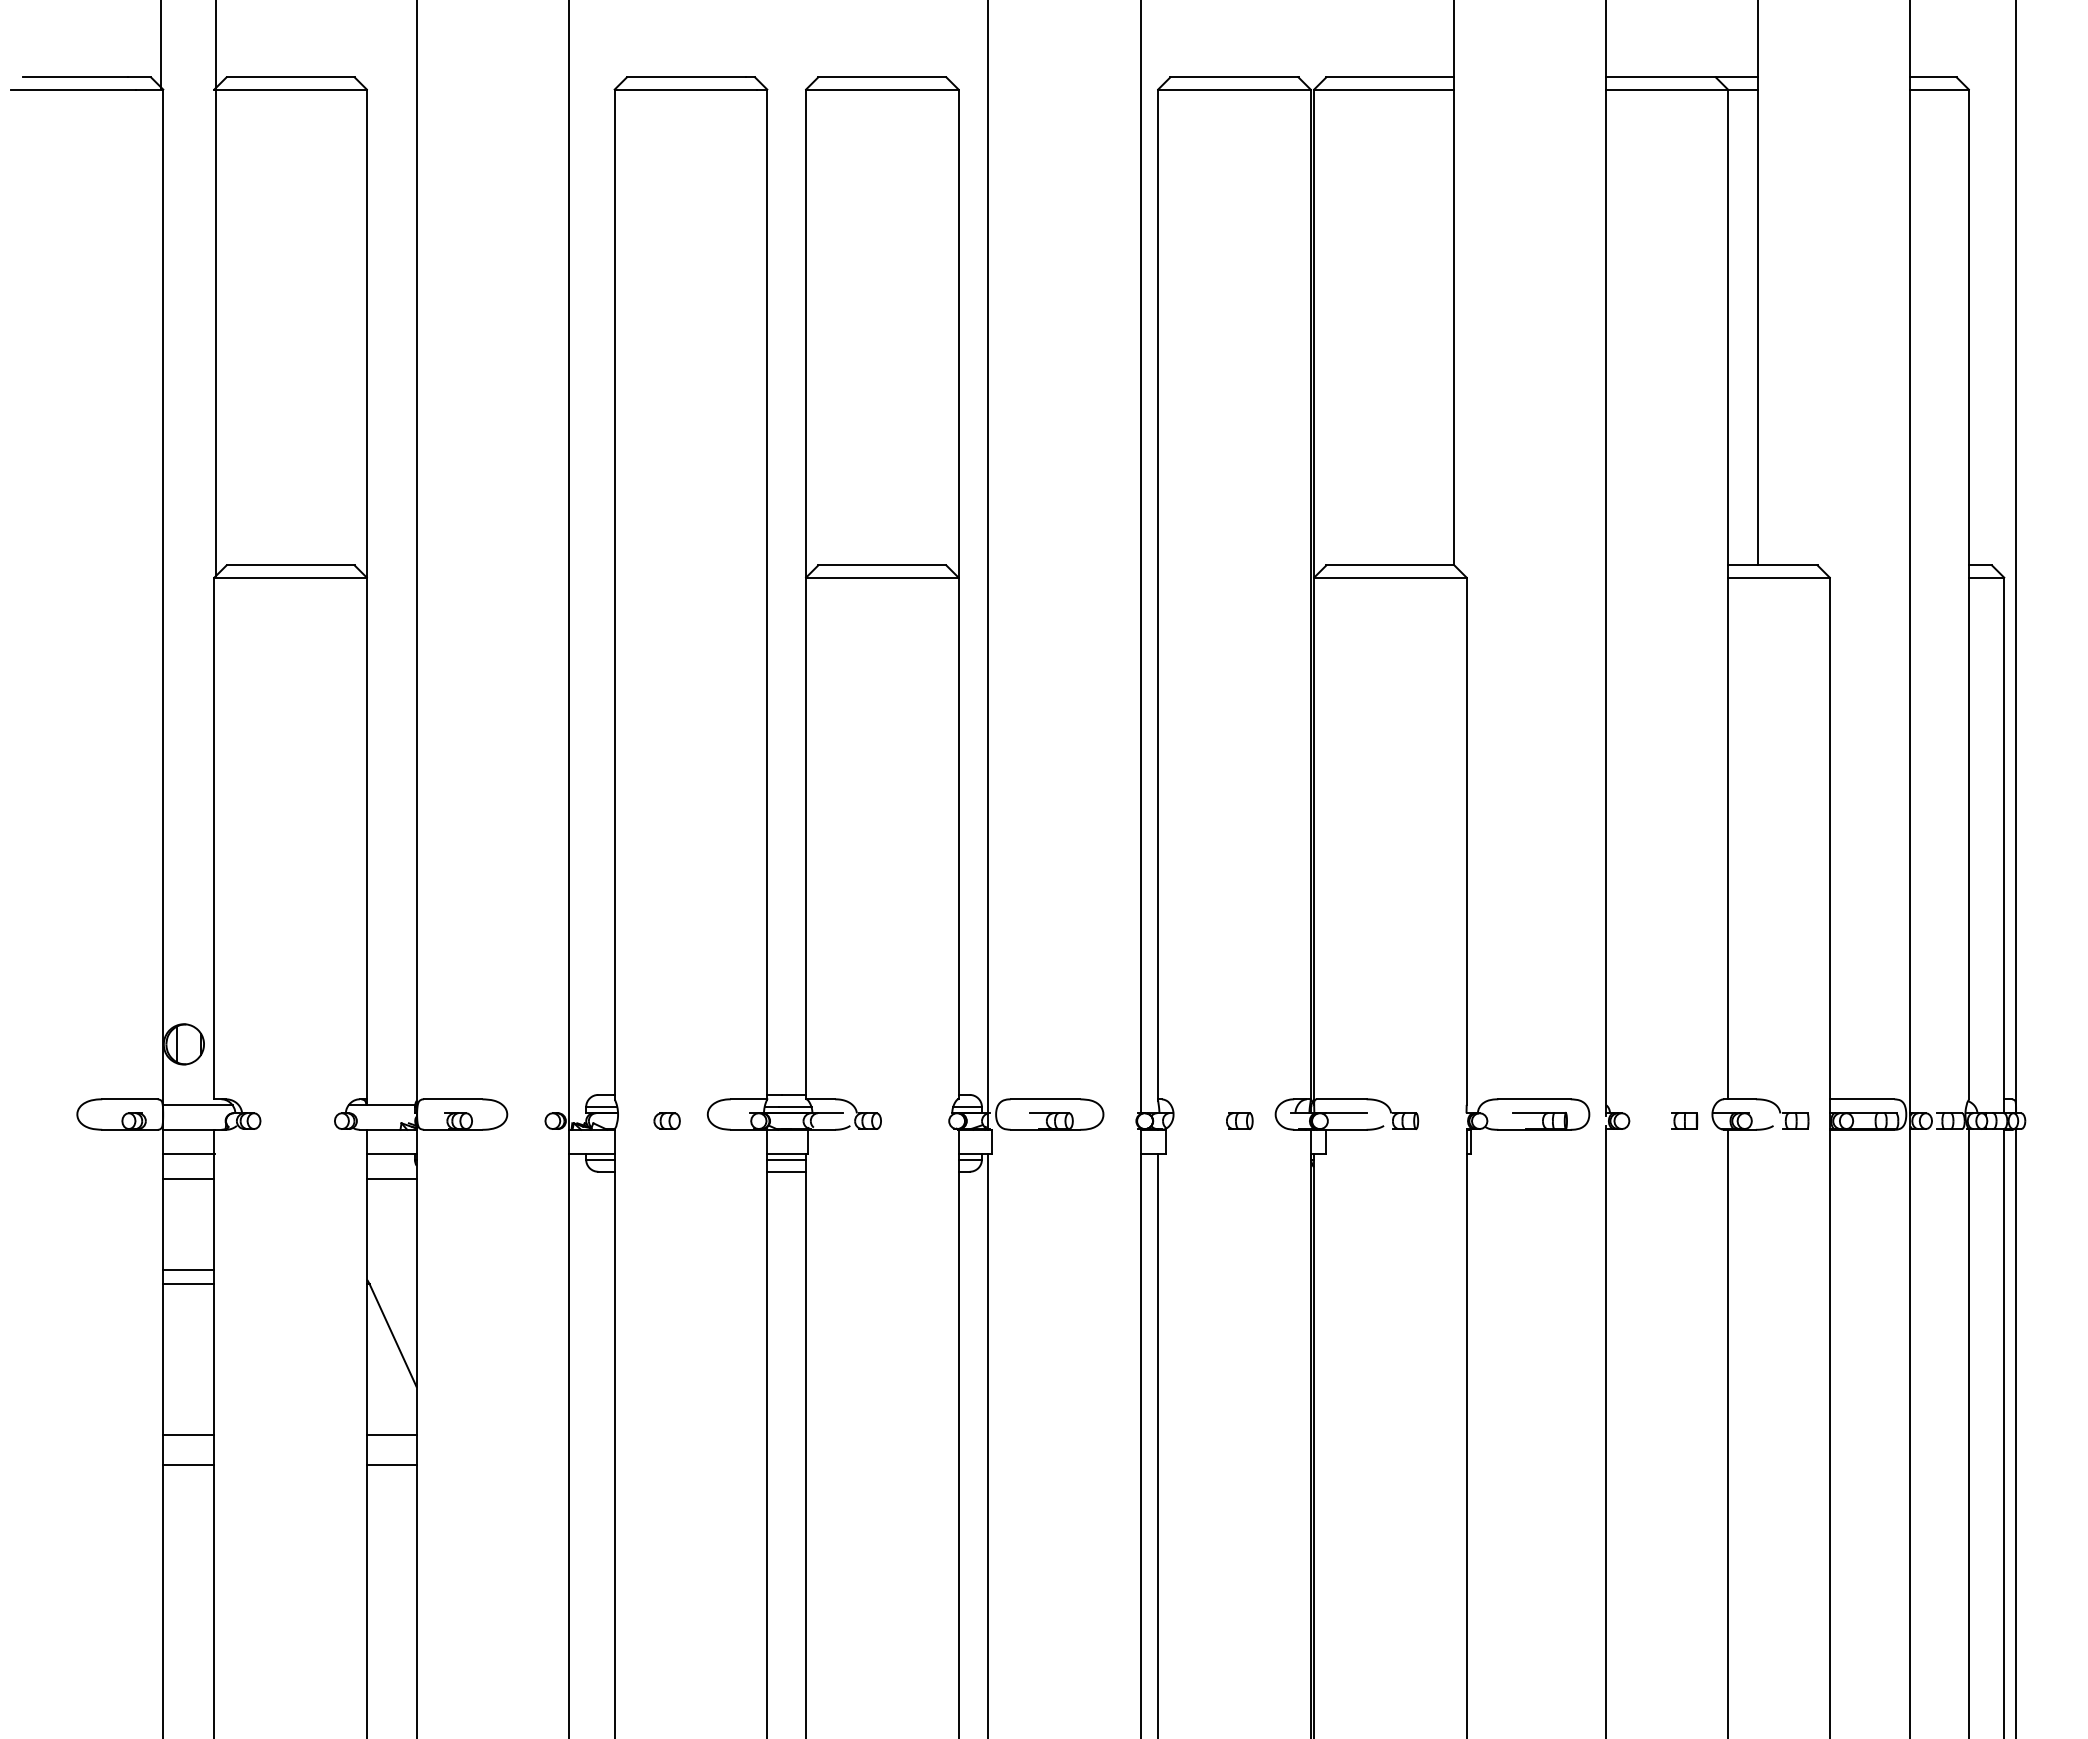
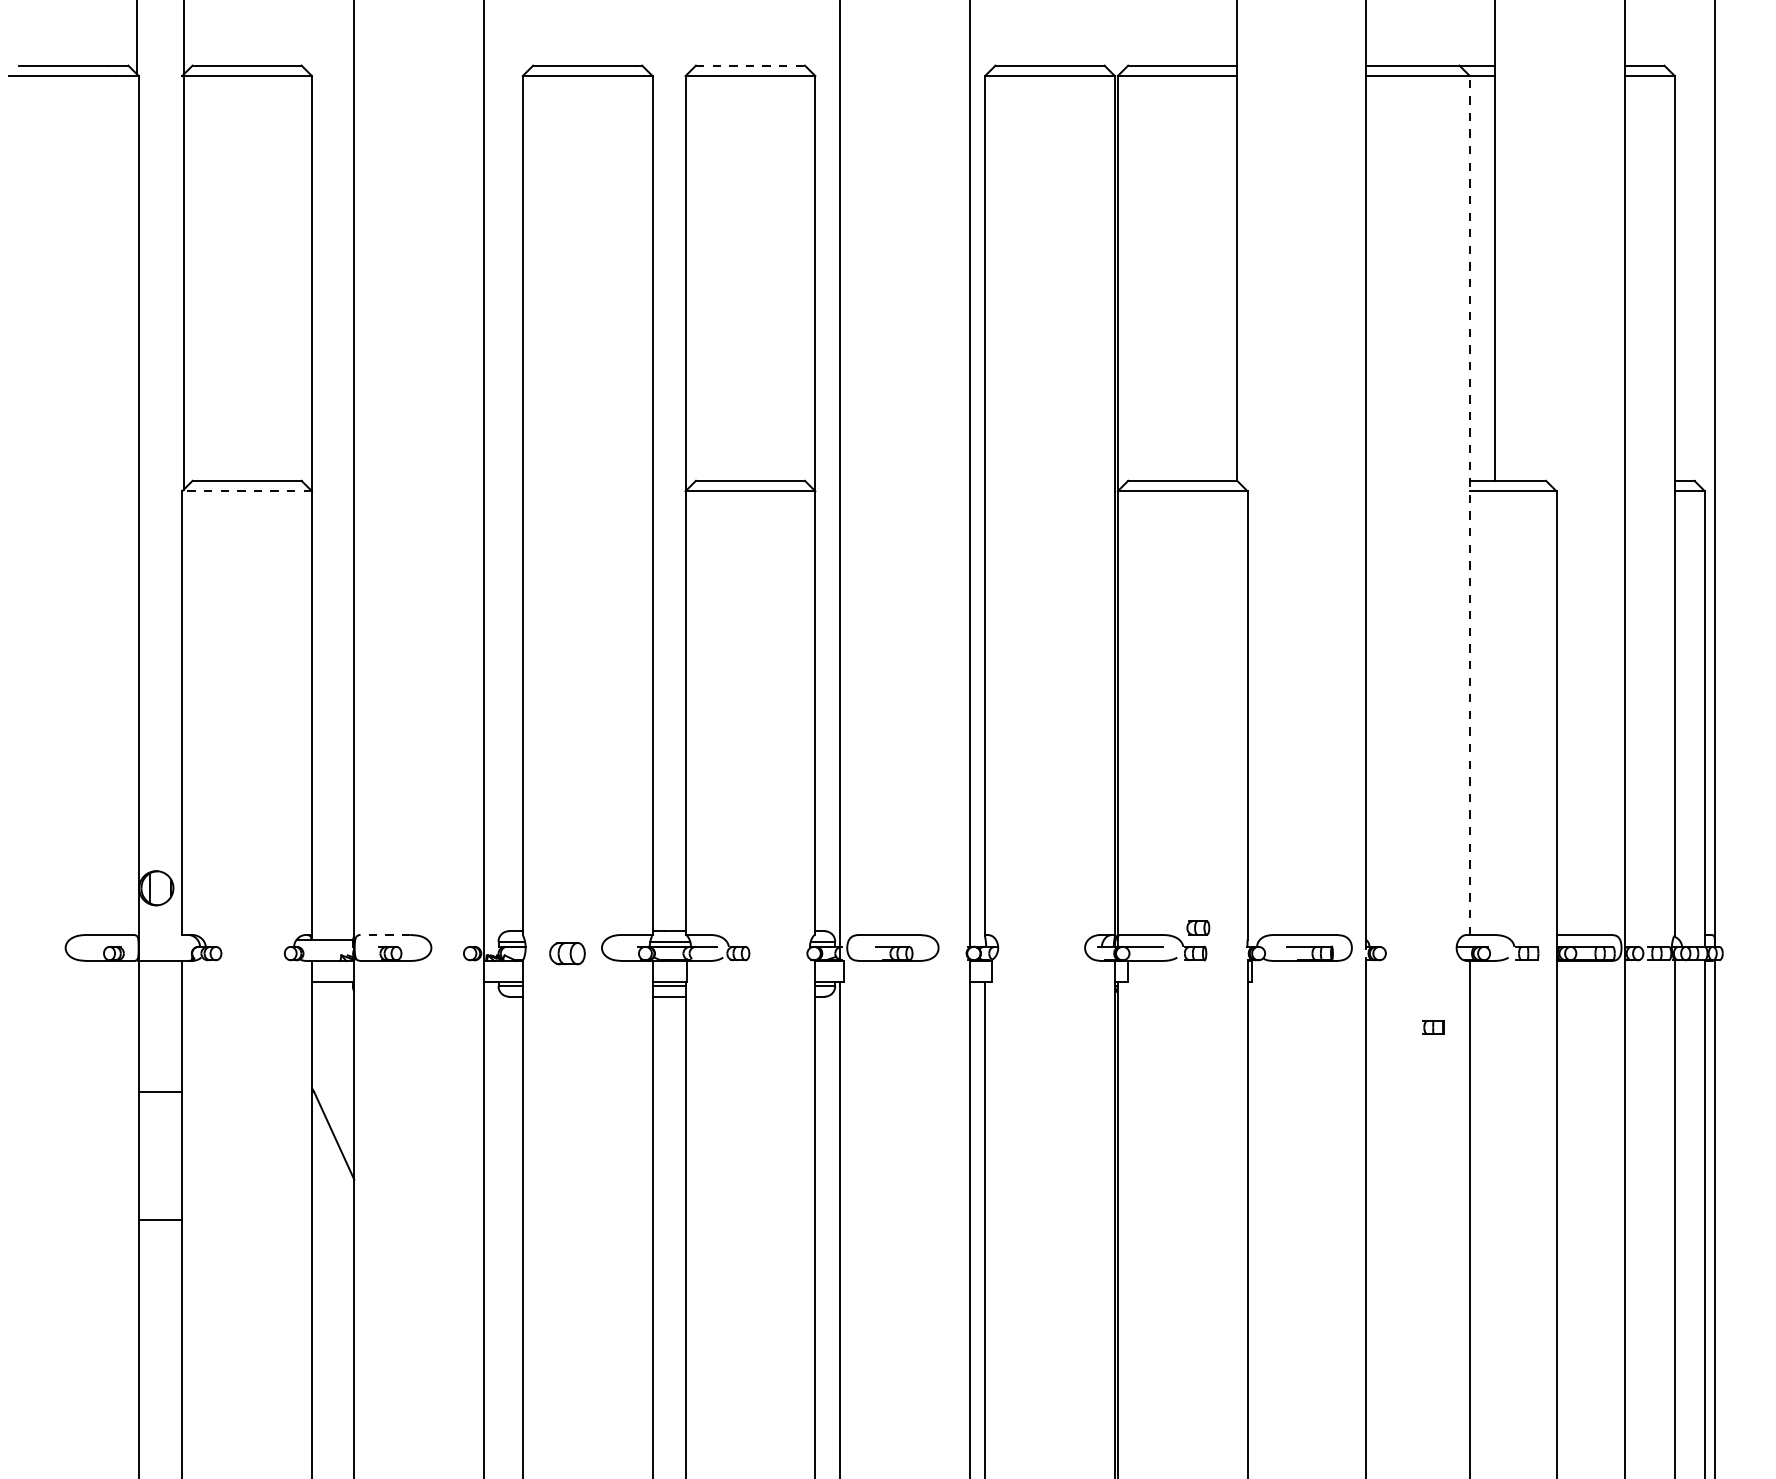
line: (882, 77) -> (750, 65), solid -> dashed
line: (290, 577) -> (246, 491), solid -> dashed
line: (1728, 594) -> (1470, 505), solid -> dashed
line: (452, 1099) -> (384, 935), solid -> dashed
line: (197, 1105) -> (167, 940), removed
part: (666, 1120) -> (566, 953), size x1.6
part: (1239, 1120) -> (1198, 927), moved
part: (1684, 1120) -> (1432, 1027), moved
line: (188, 1154) -> (160, 981), removed
line: (188, 1178) -> (160, 1002), removed
line: (391, 1178) -> (332, 1002), removed
line: (188, 1269) -> (160, 1079), removed
line: (391, 1434) -> (332, 1220), removed
line: (188, 1465) -> (160, 1246), removed
line: (391, 1465) -> (332, 1246), removed

